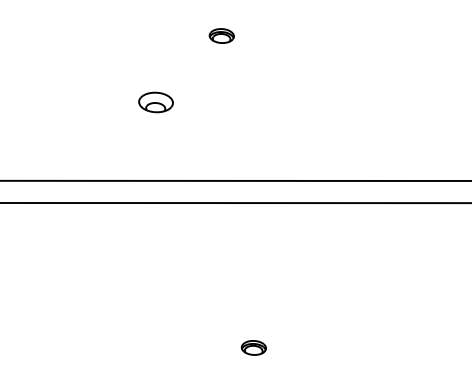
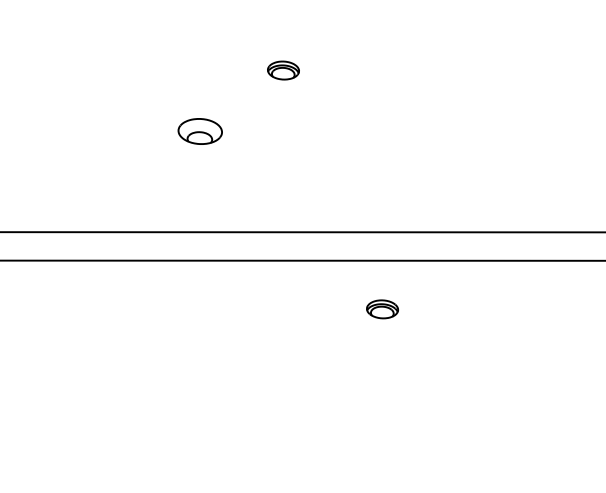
part: (221, 35) -> (283, 69), moved
part: (253, 347) -> (382, 308), moved

